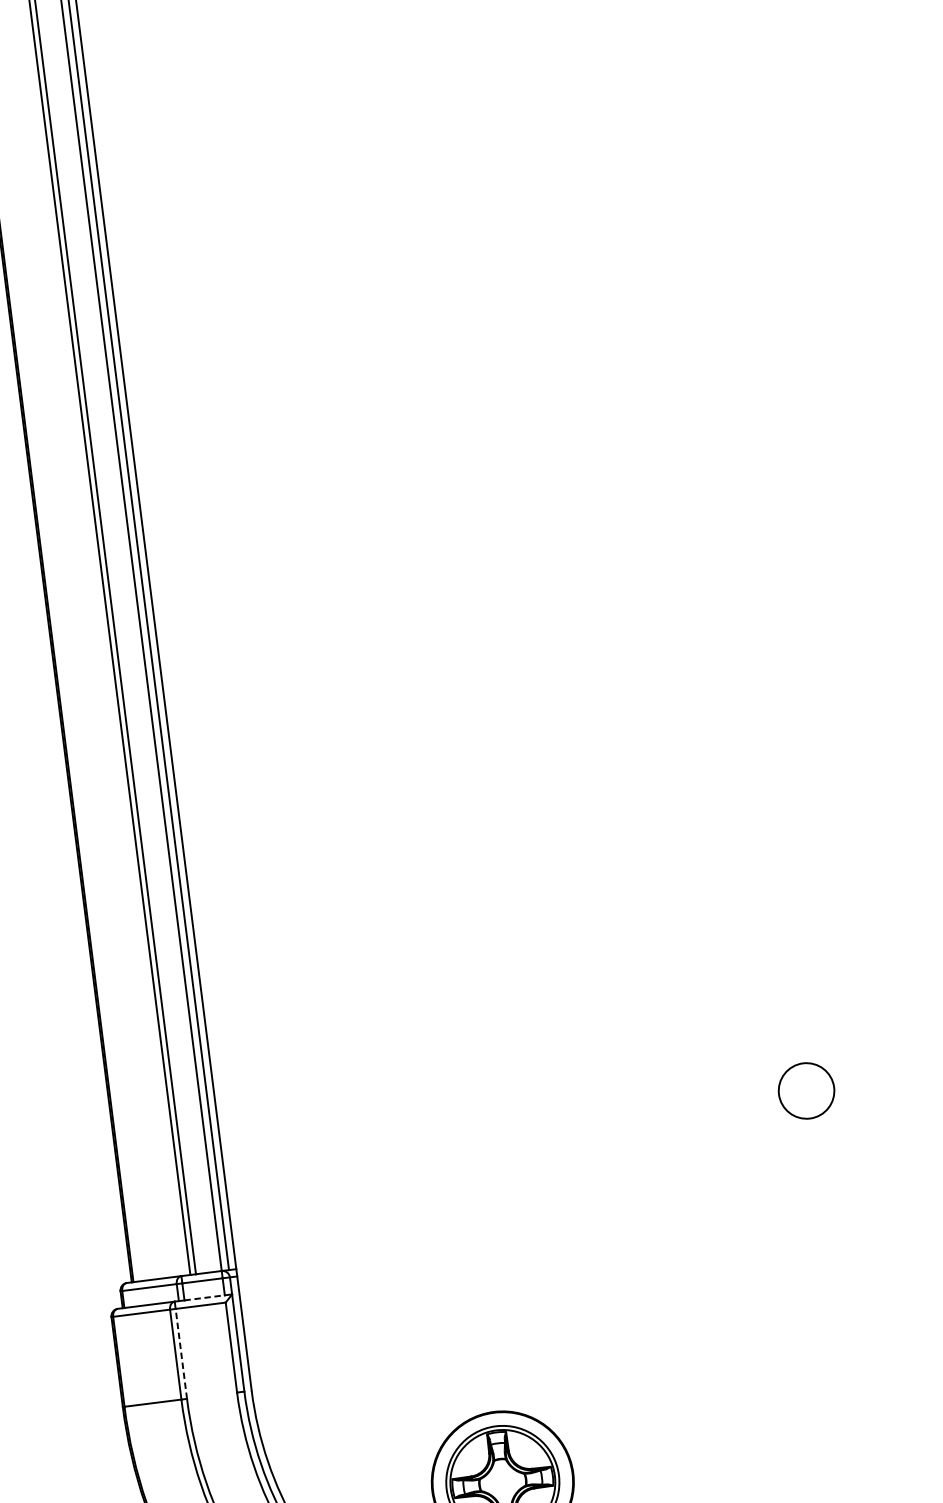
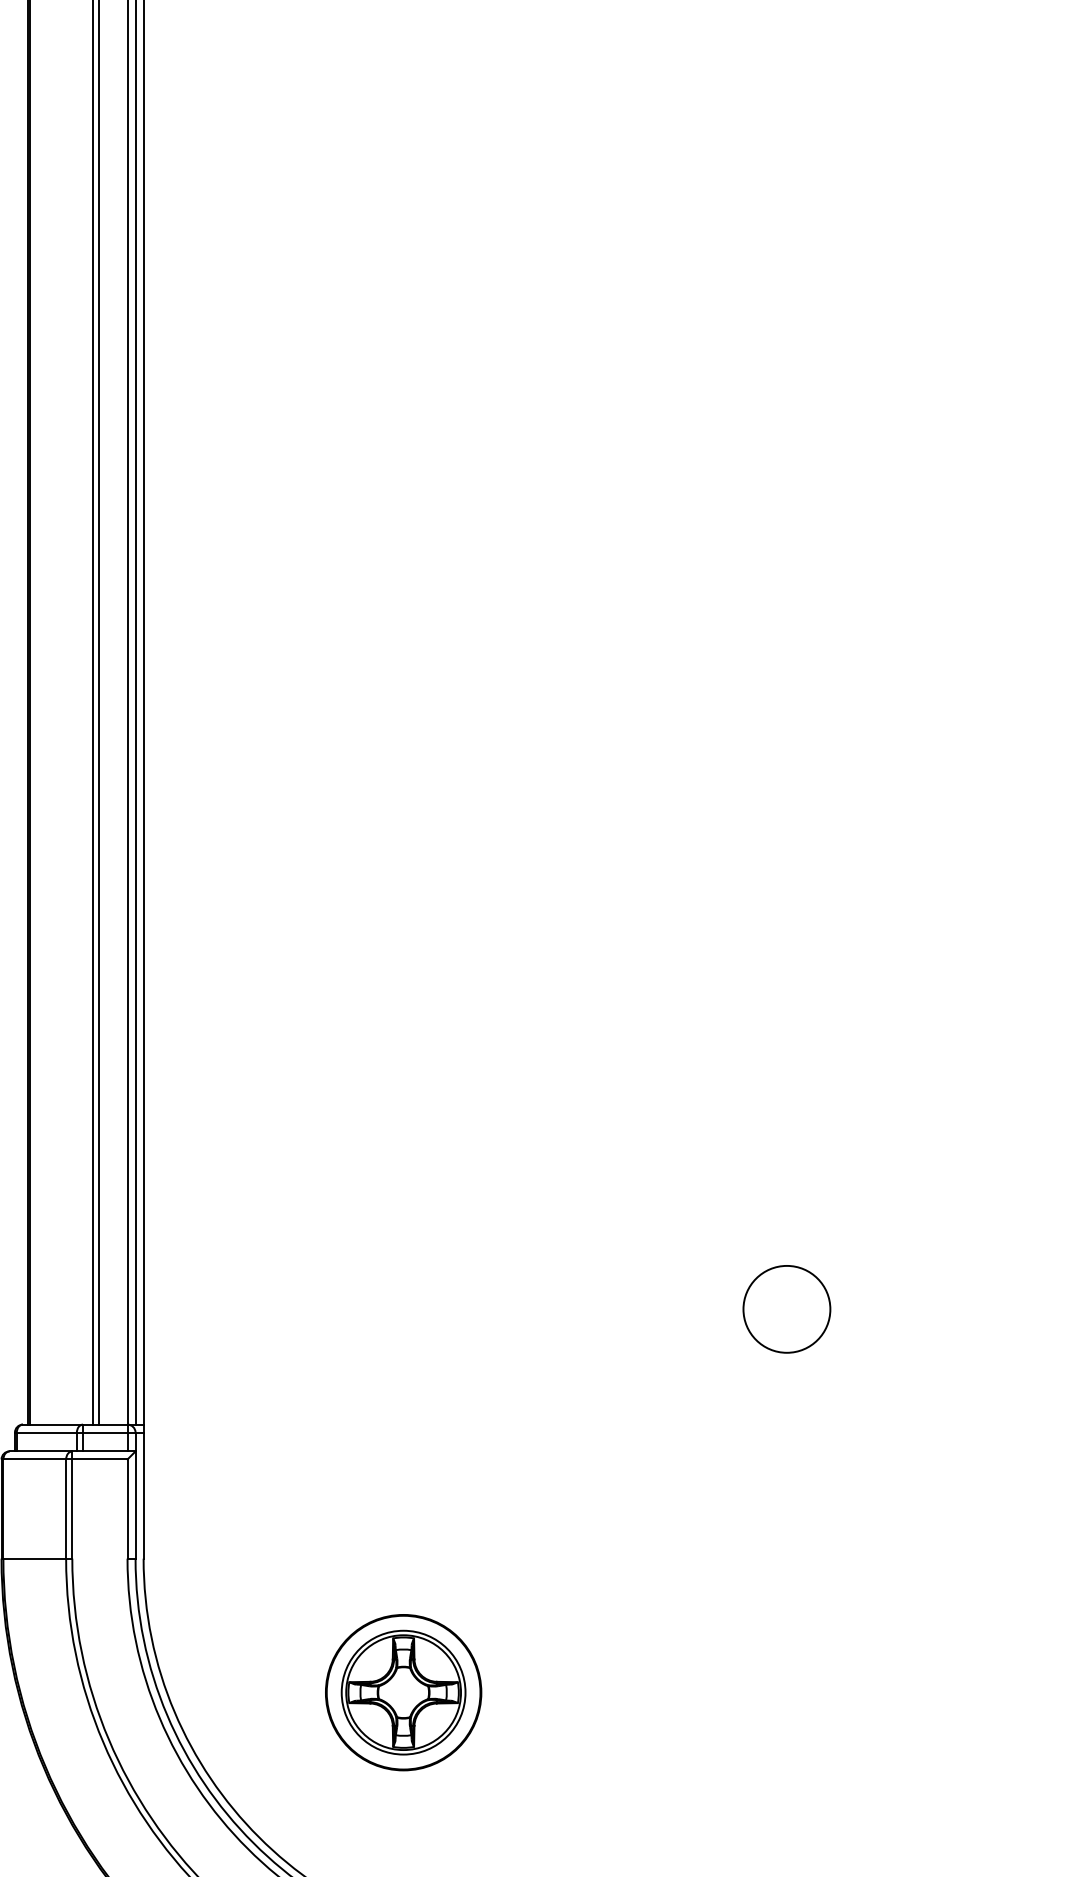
circle: (806, 1091) -> (786, 1309), size x1.43
line: (204, 1297) -> (105, 1451), dashed -> solid
line: (181, 1354) -> (72, 1509), dashed -> solid

